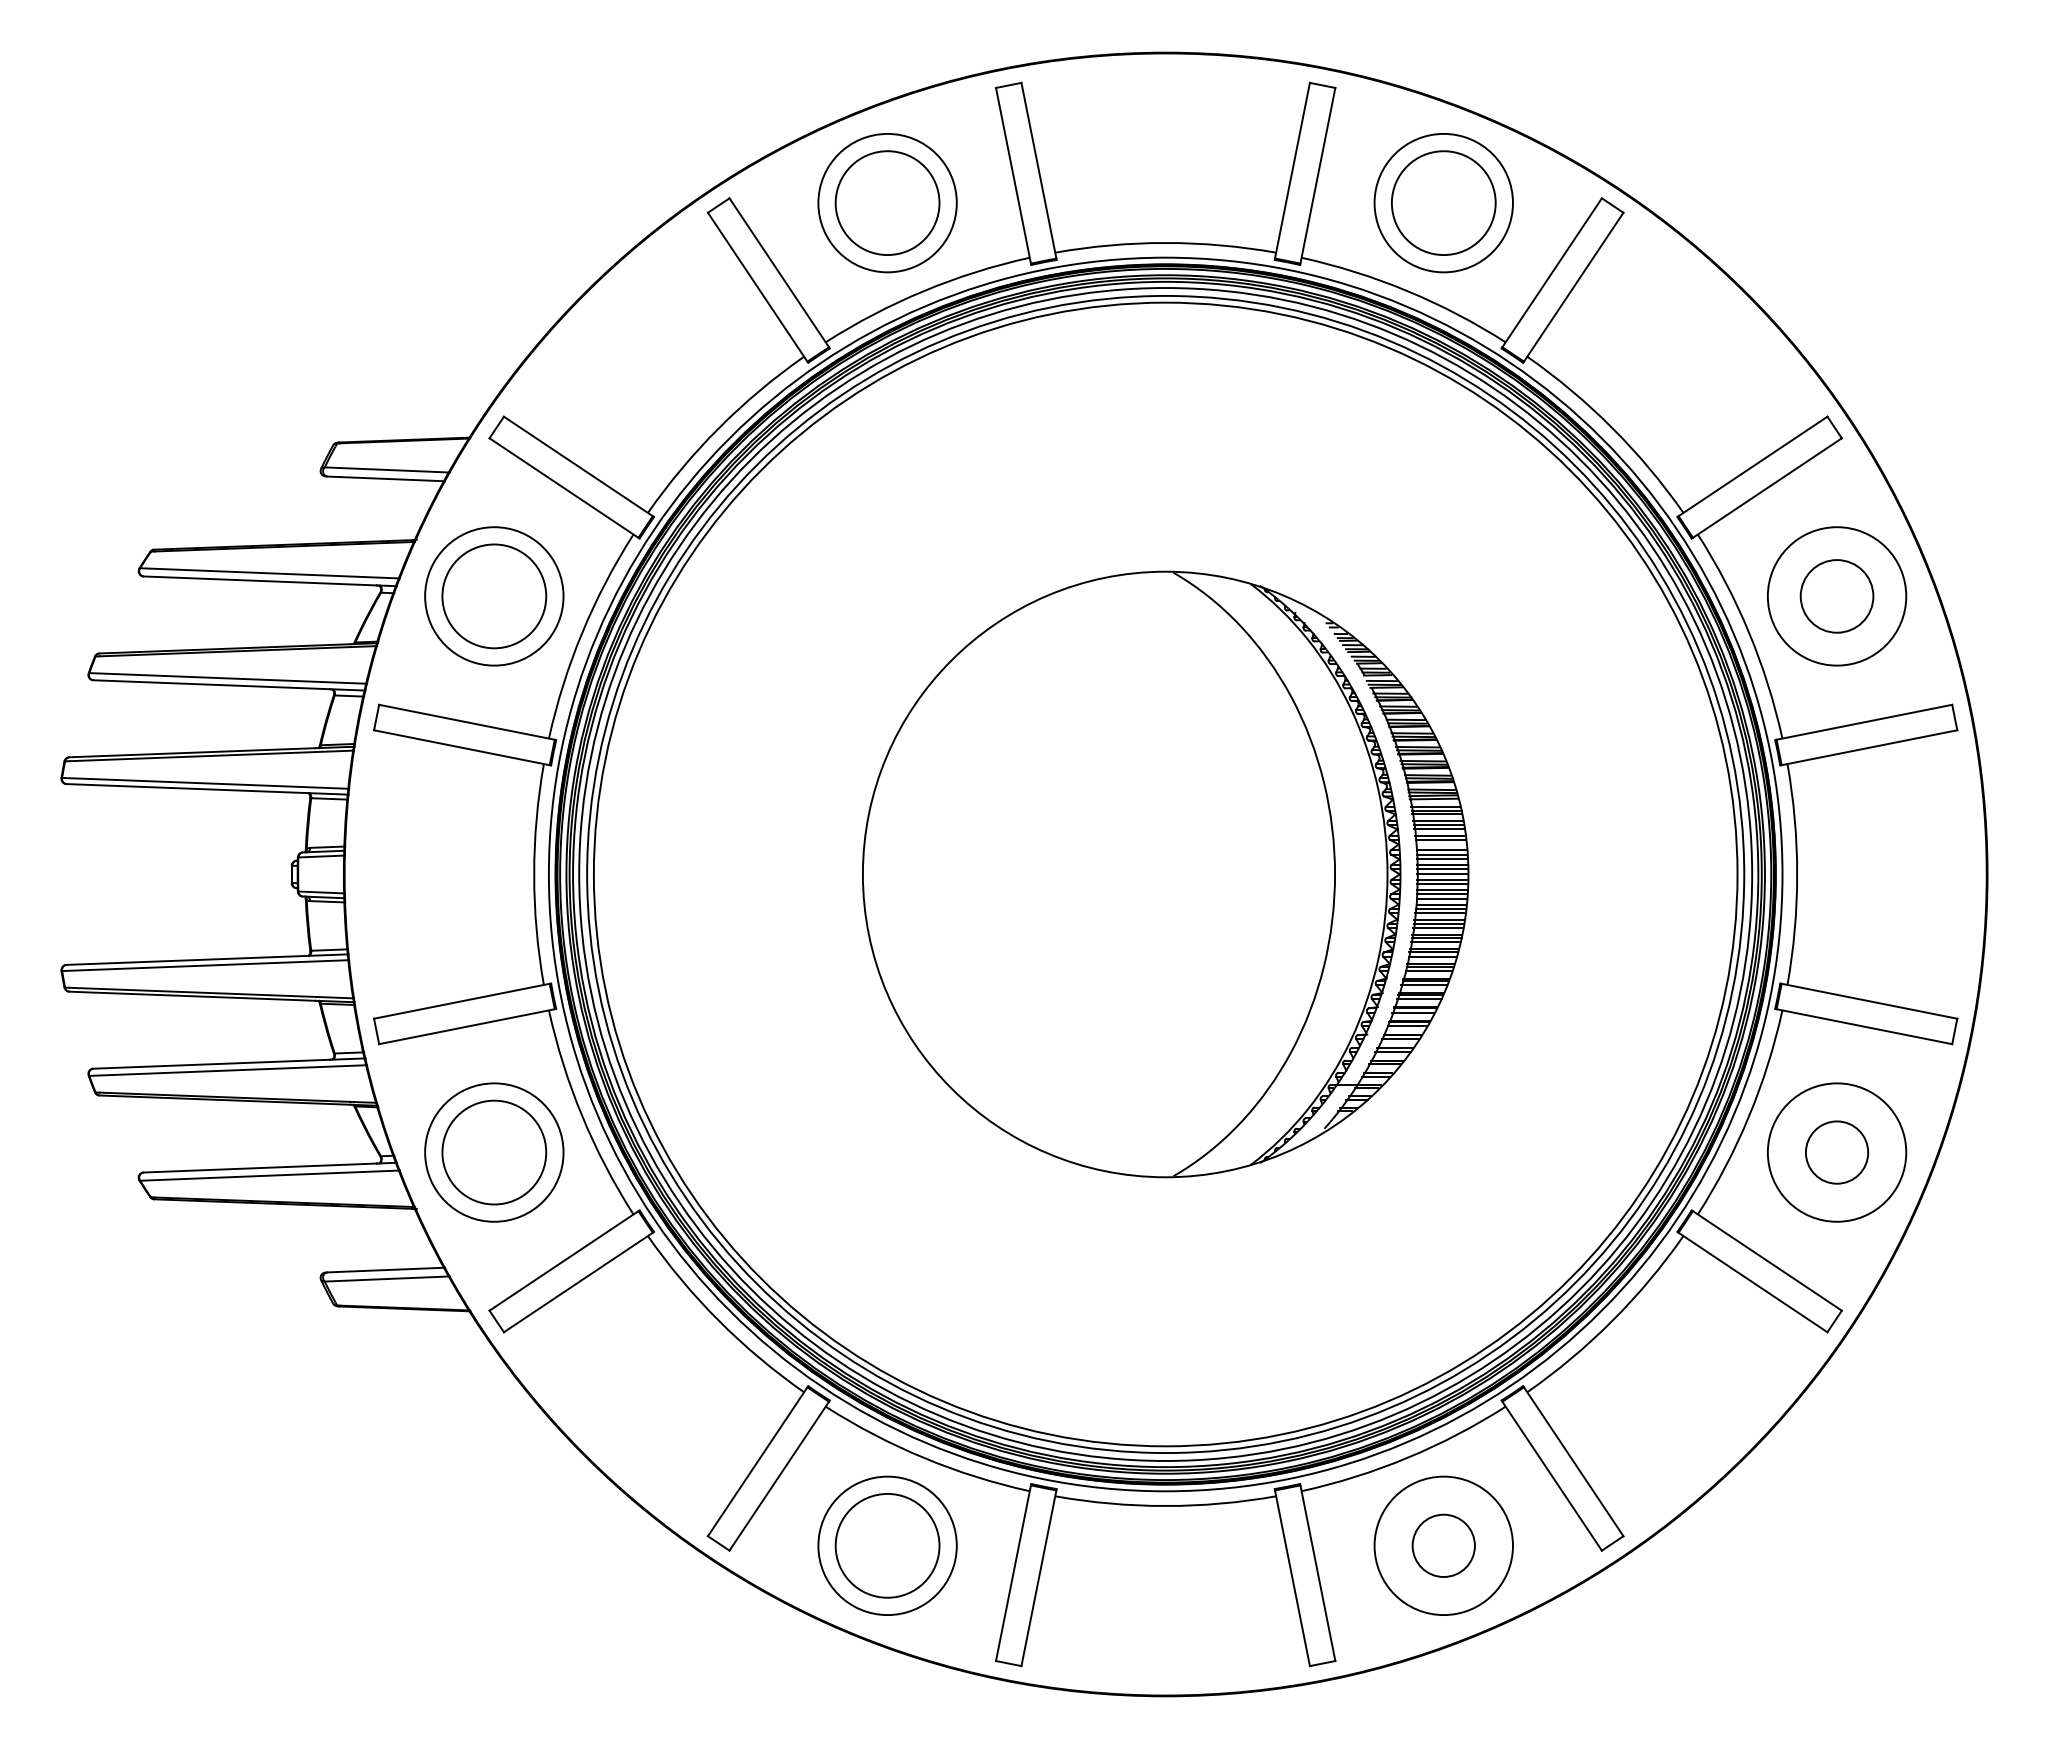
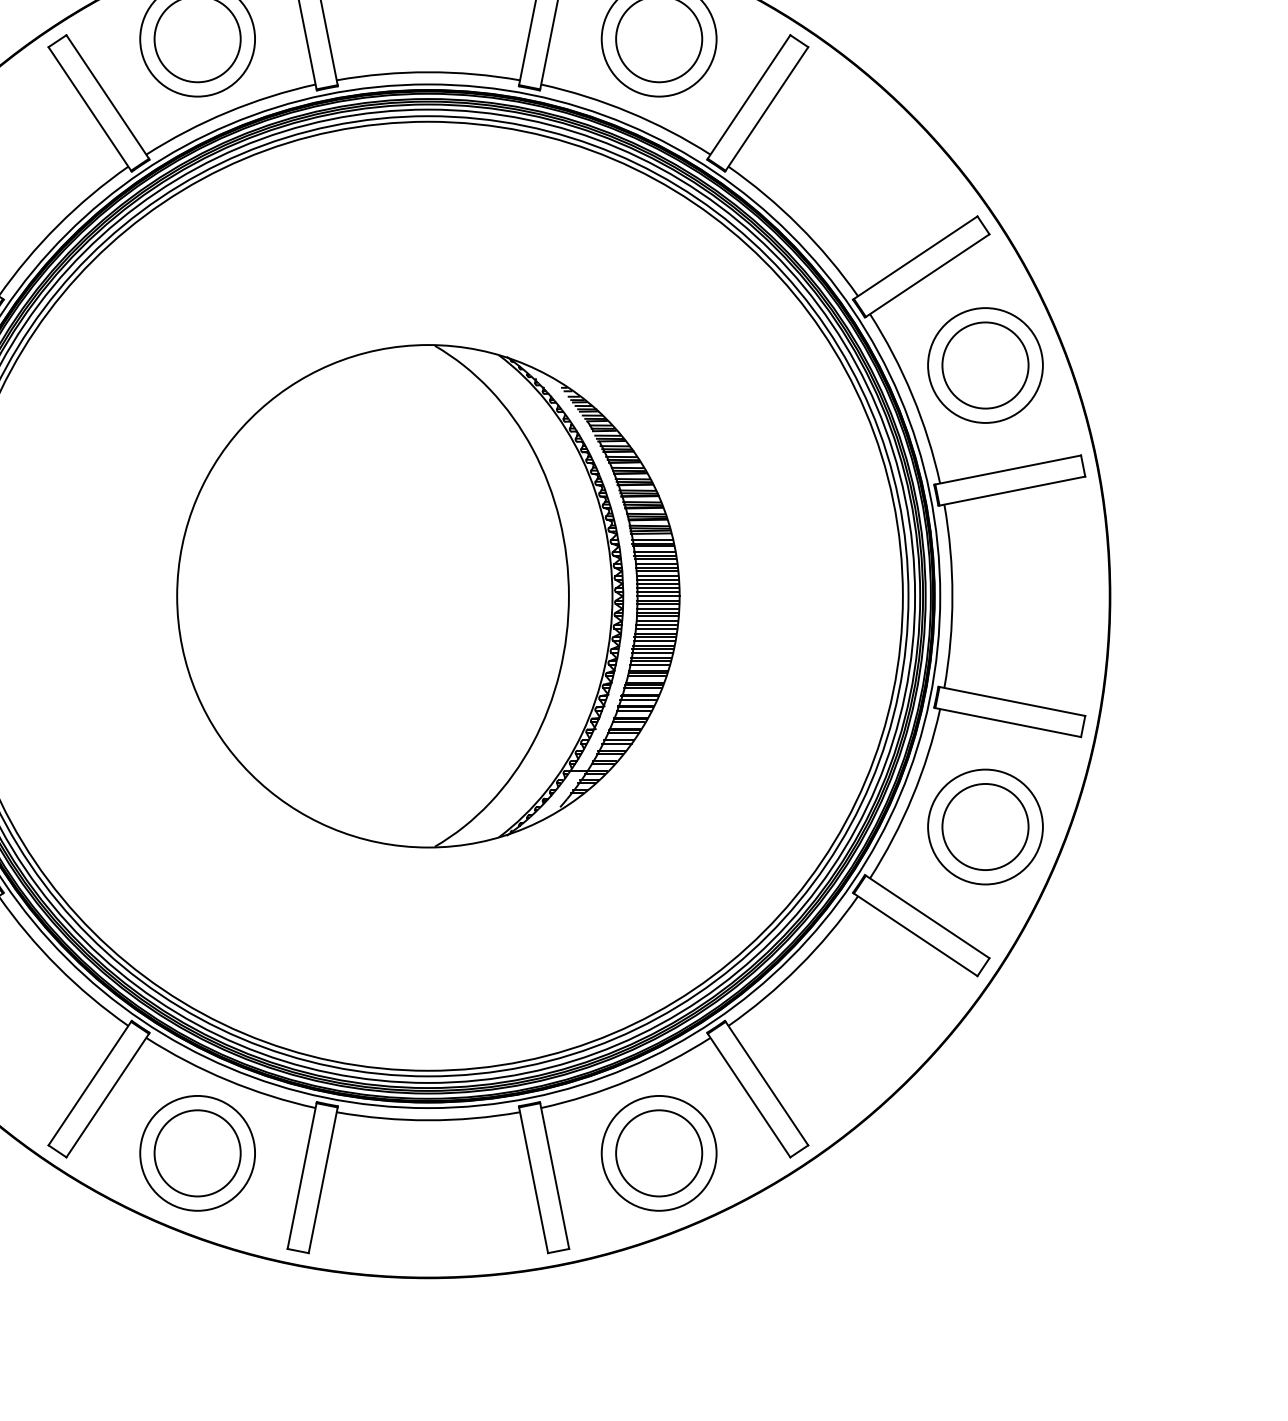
circle: (1836, 596) -> (985, 365), size x1.43
line: (1440, 844) -> (656, 571), added
circle: (1836, 1152) -> (985, 826), size x1.67
circle: (1443, 1545) -> (658, 1153), size x1.67

